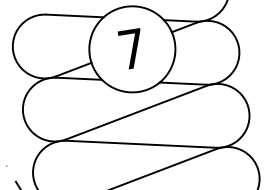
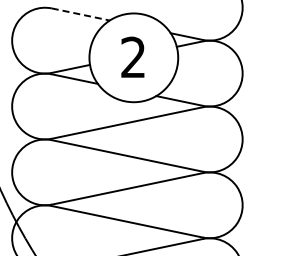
line: (74, 16) -> (80, 14), solid -> dashed
text: (131, 48) -> (133, 56), 7 -> 2

